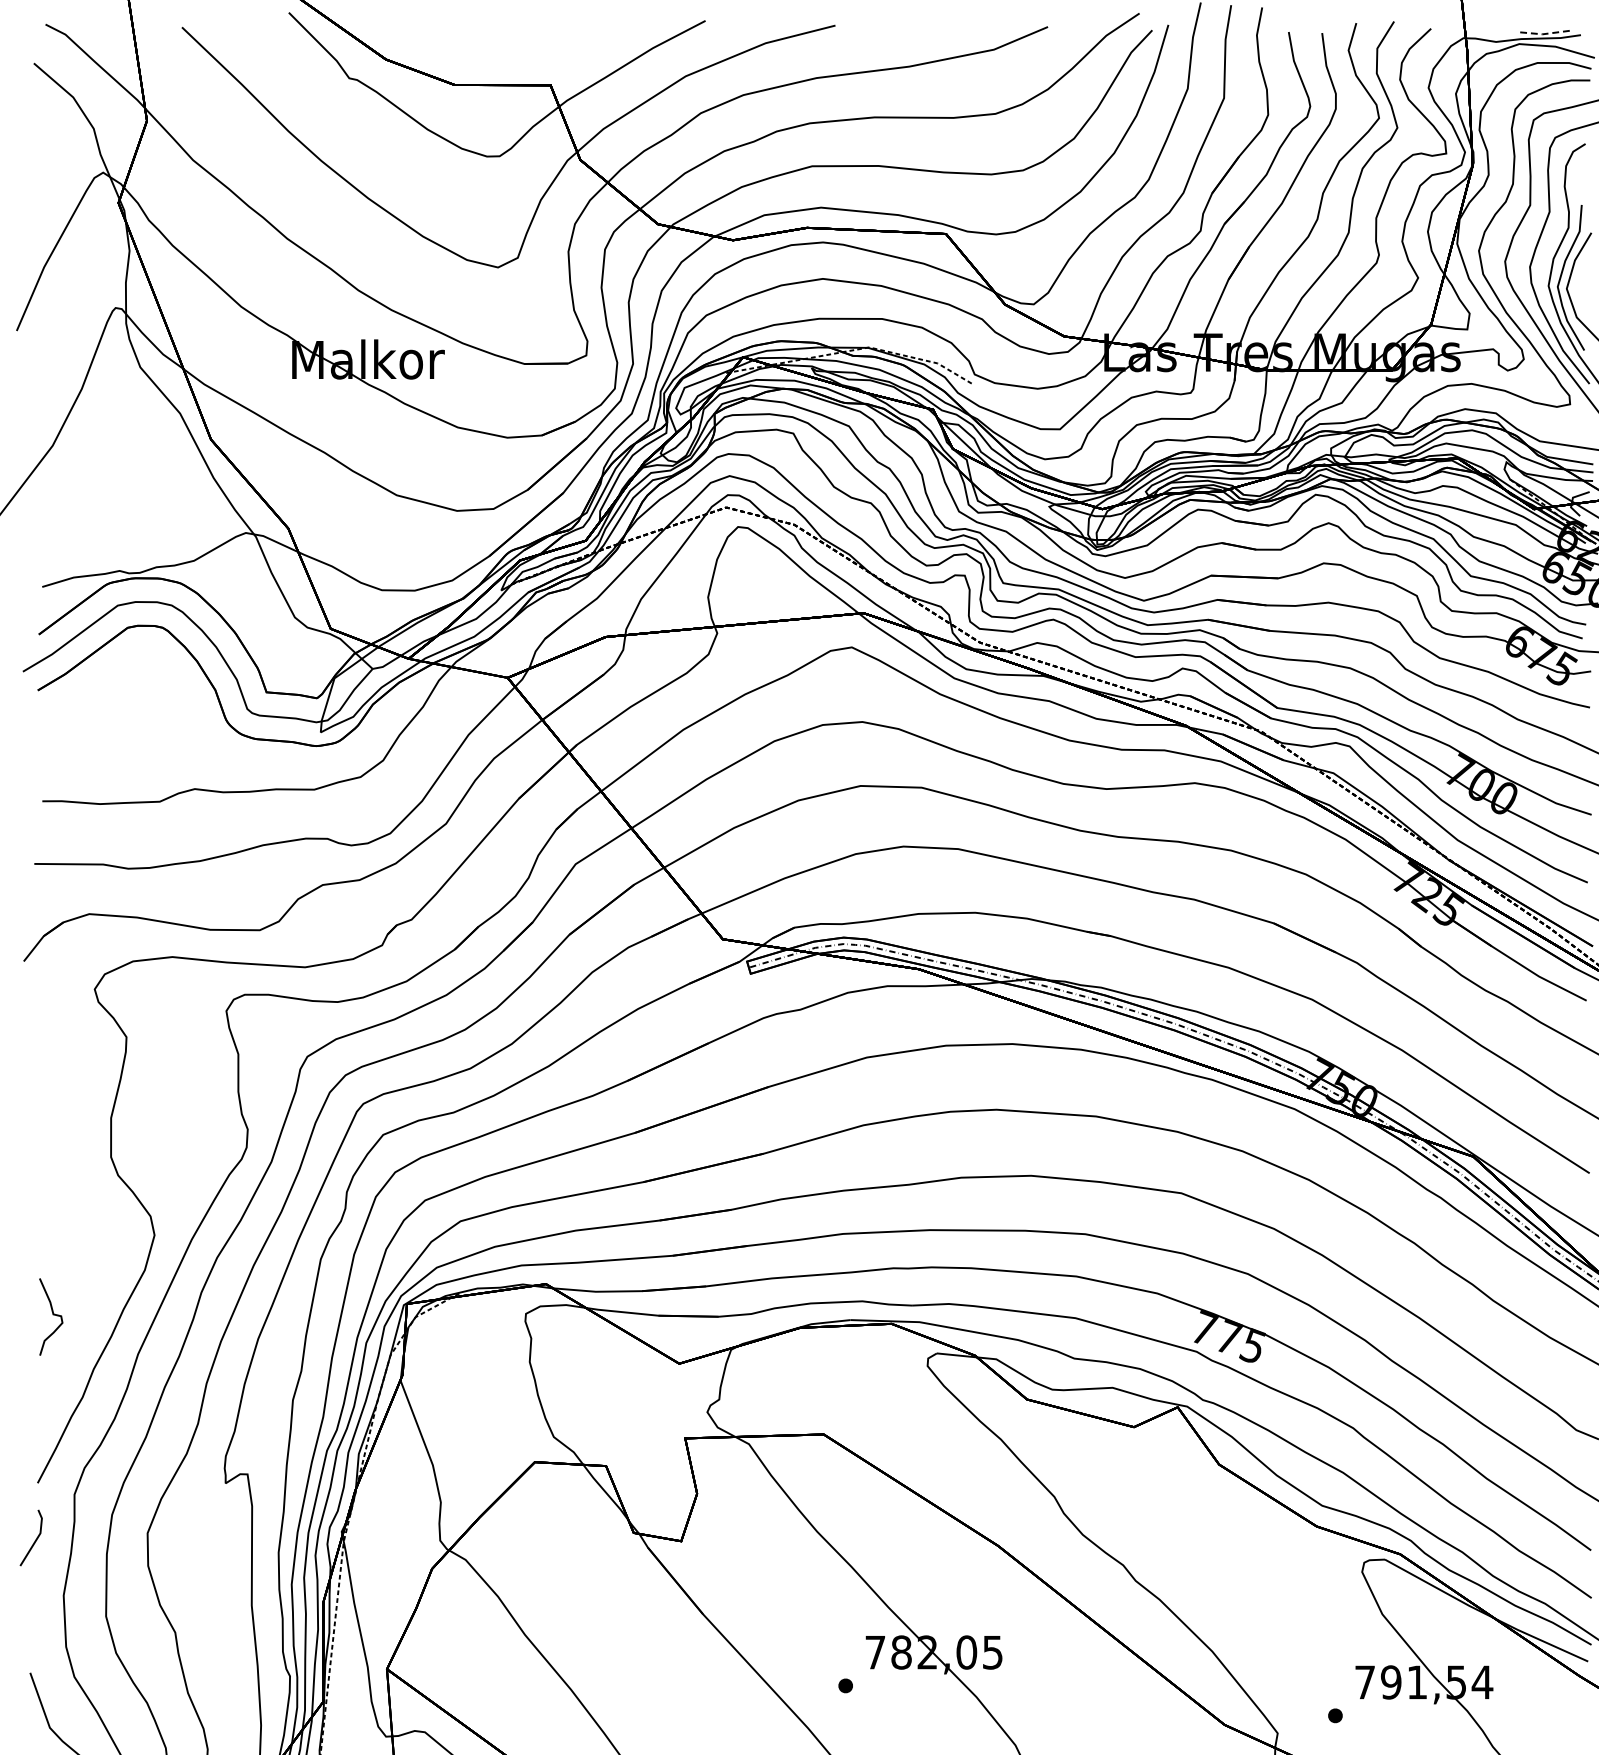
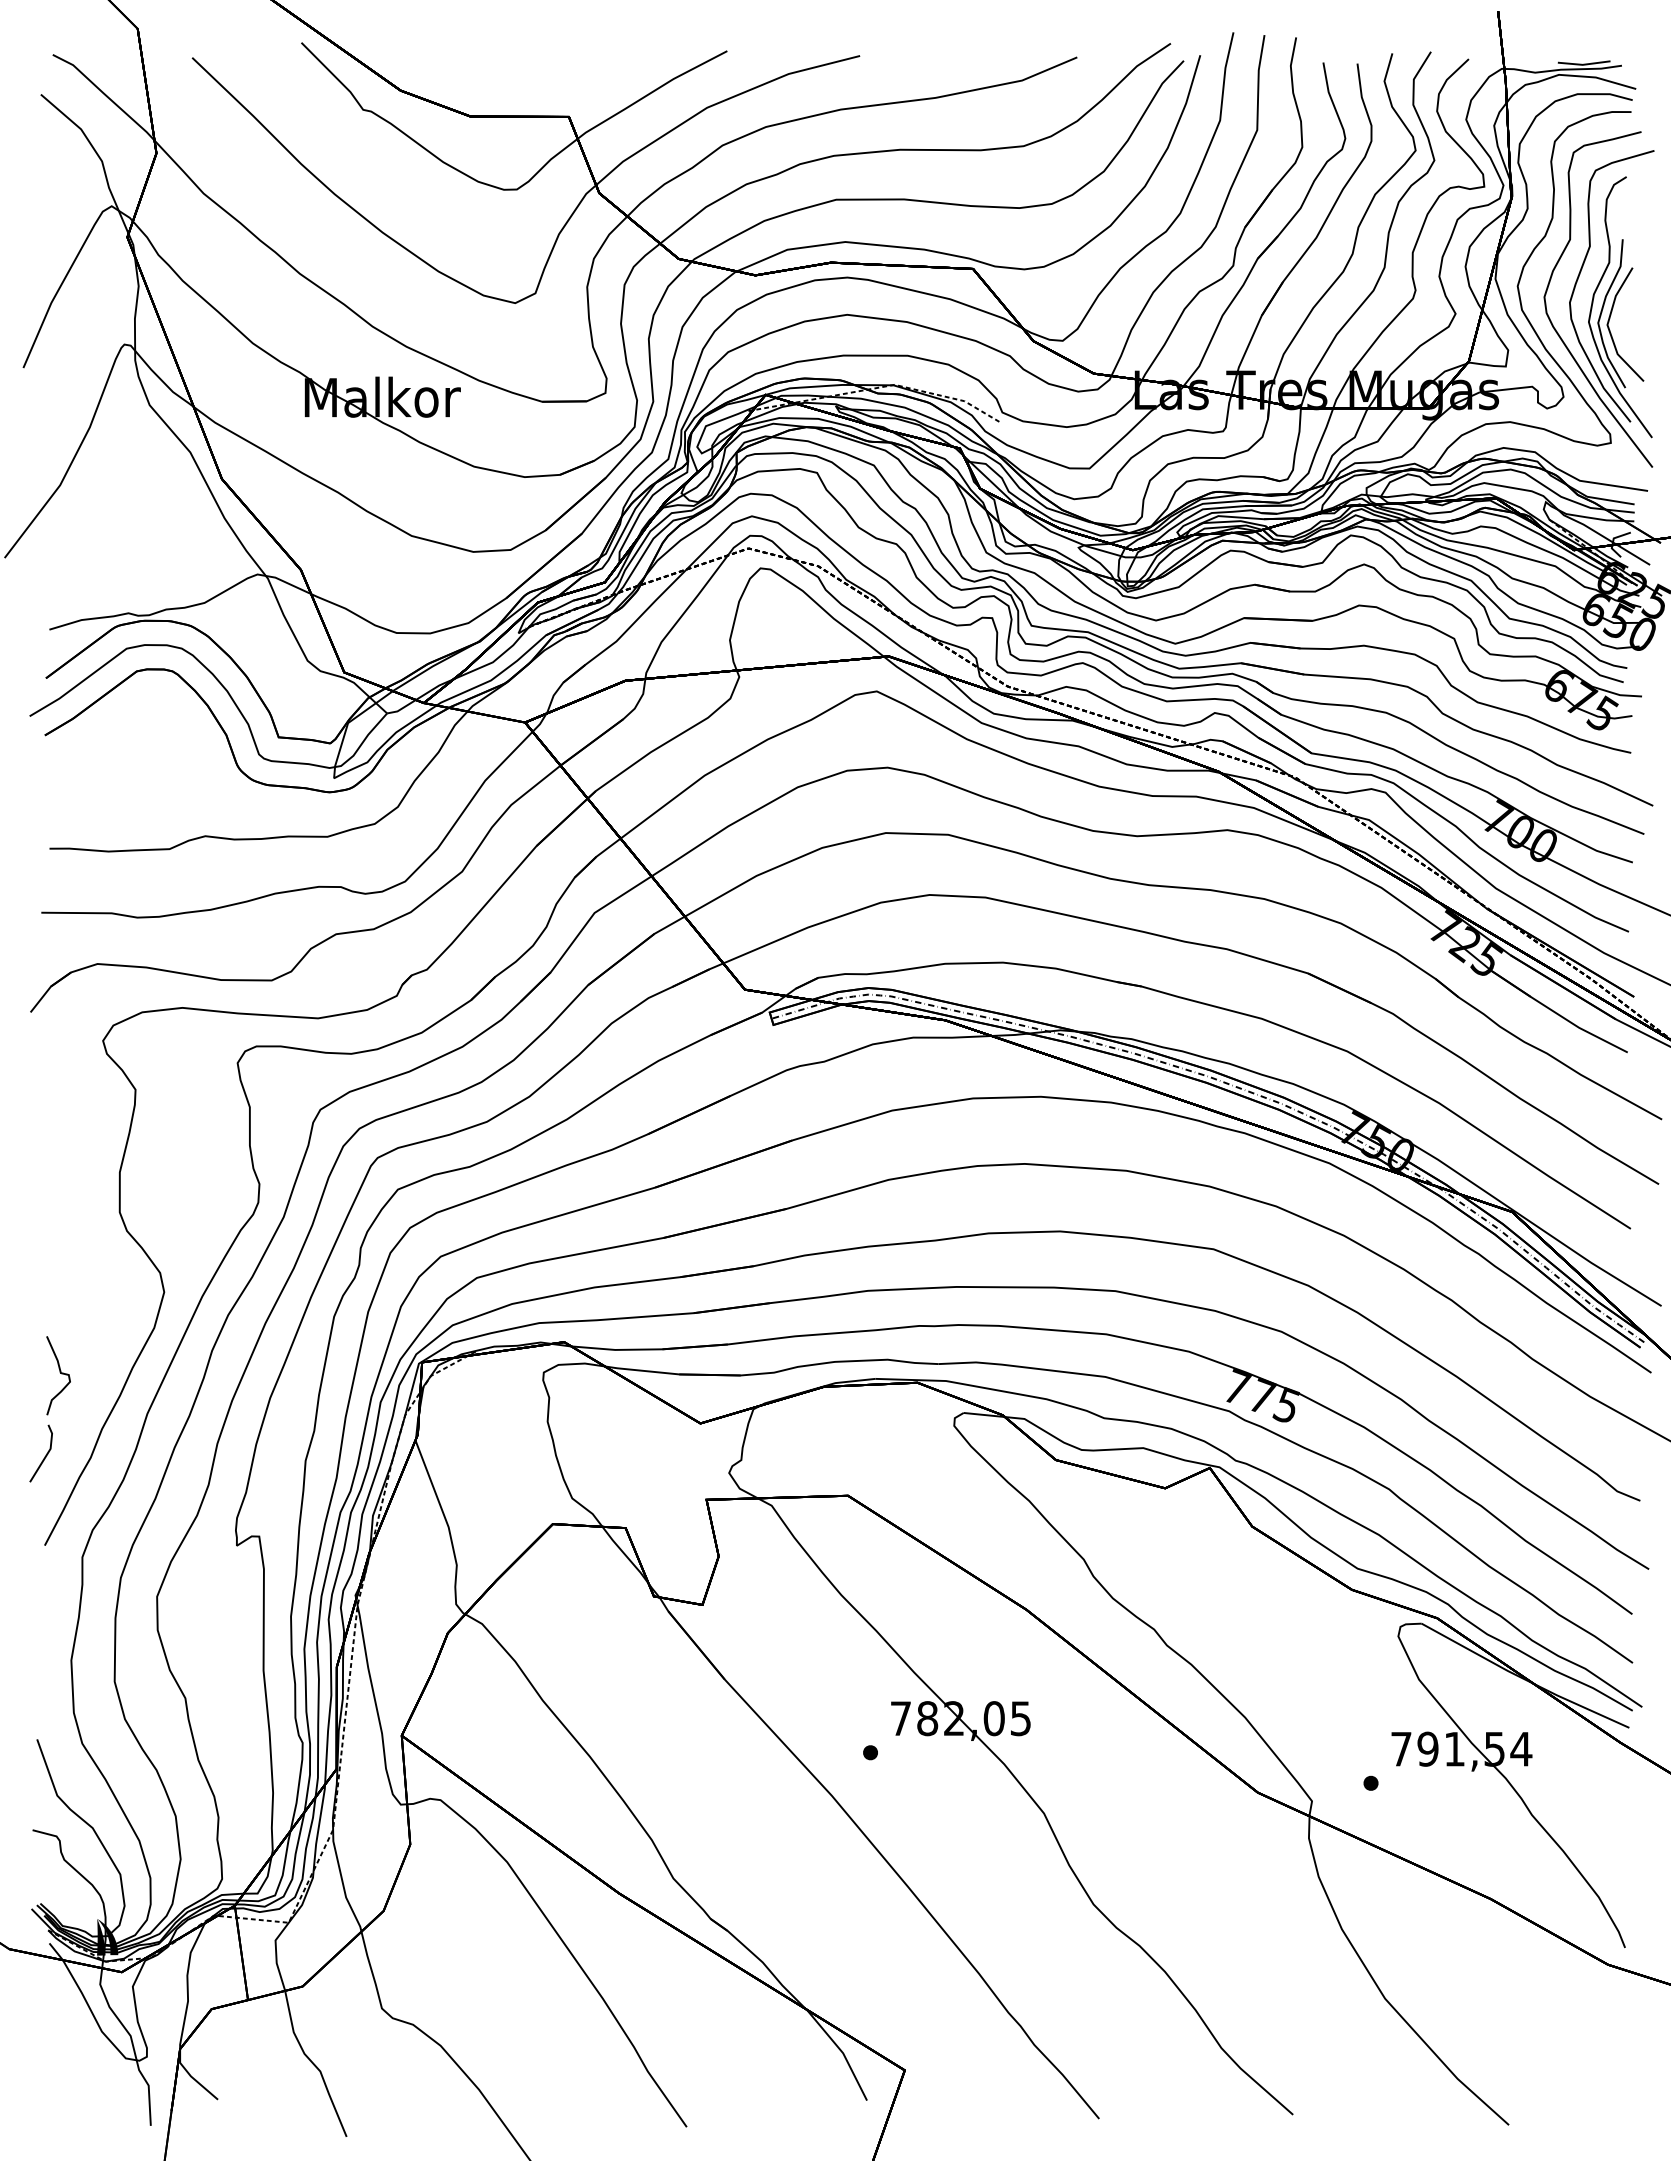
line: (1543, 33) -> (1583, 64), dashed -> solid
line: (34, 1540) -> (44, 1456), moved

